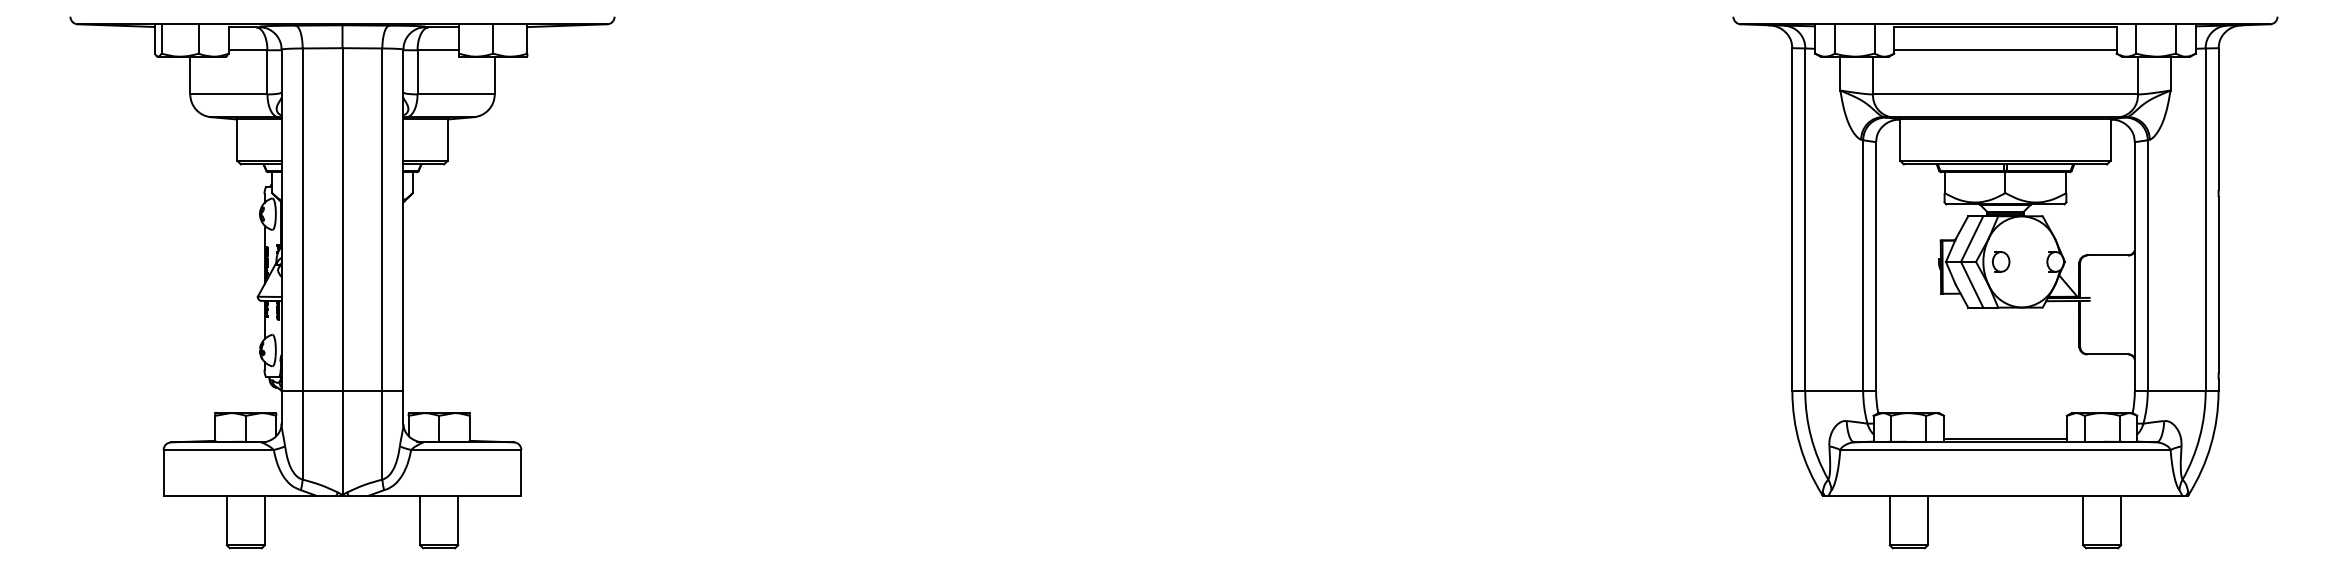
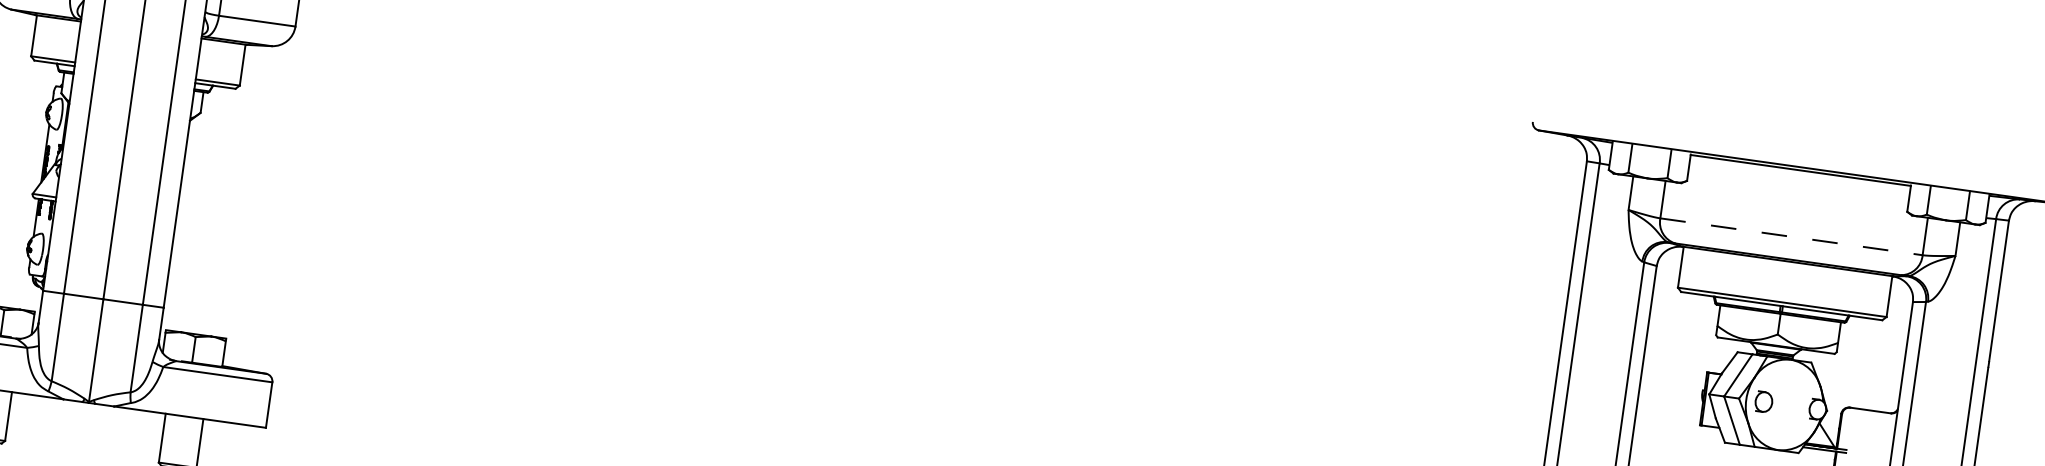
line: (2005, 50) -> (1797, 193), removed
line: (2005, 94) -> (1791, 236), solid -> dashed

